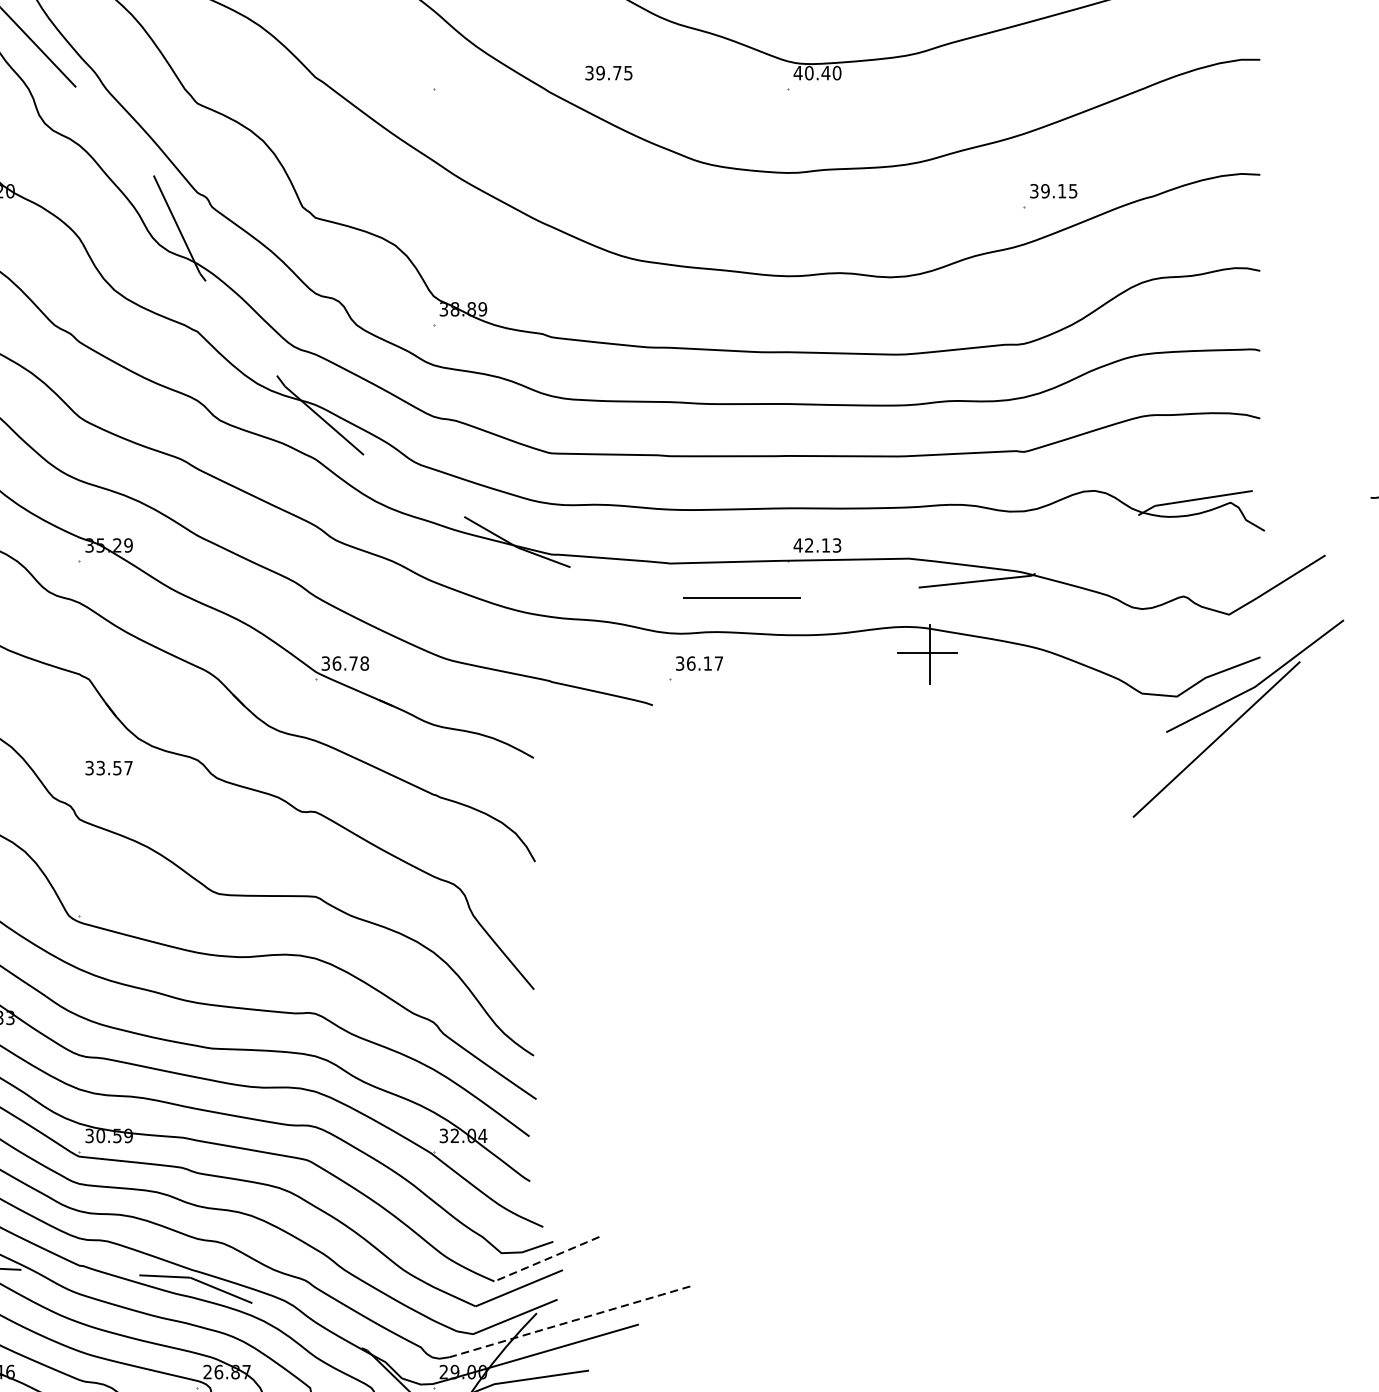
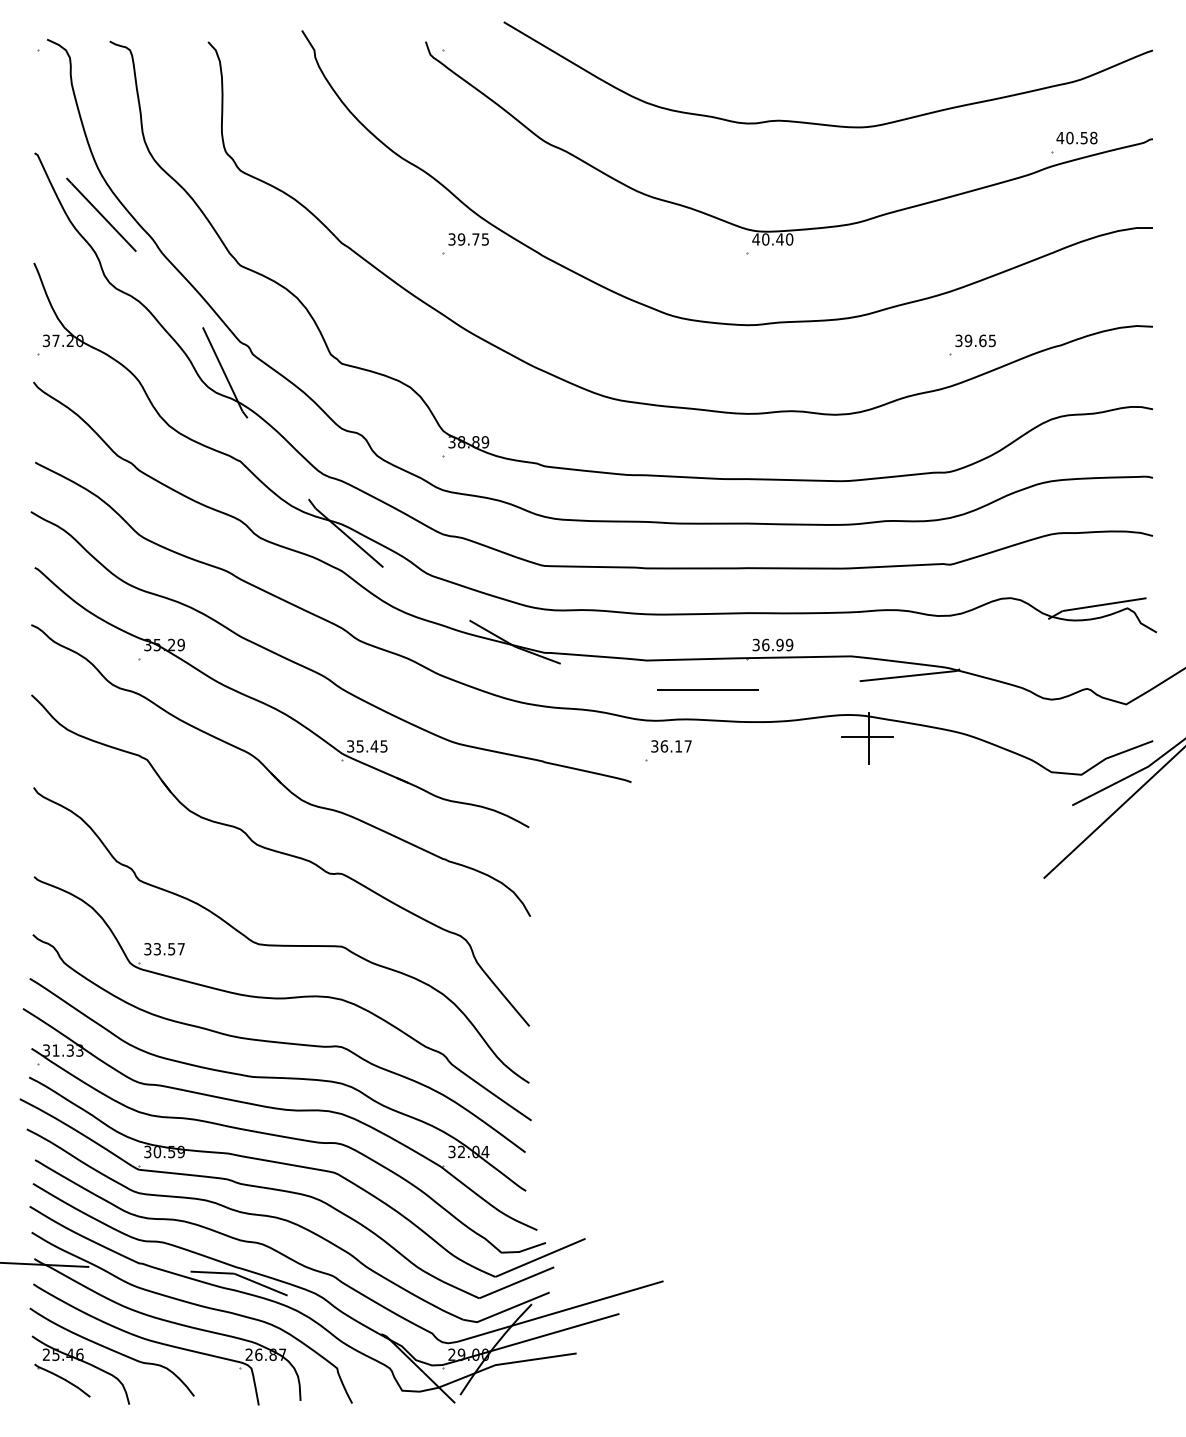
text: (608, 73) -> (468, 239), moved
text: (1061, 190) -> (982, 340), 39.15 -> 39.65
text: (817, 544) -> (772, 644), 42.13 -> 36.99
text: (350, 663) -> (371, 746), 36.78 -> 35.45
text: (109, 768) -> (164, 949), moved
line: (546, 1258) -> (540, 1257), dashed -> solid
line: (570, 1321) -> (560, 1311), dashed -> solid

